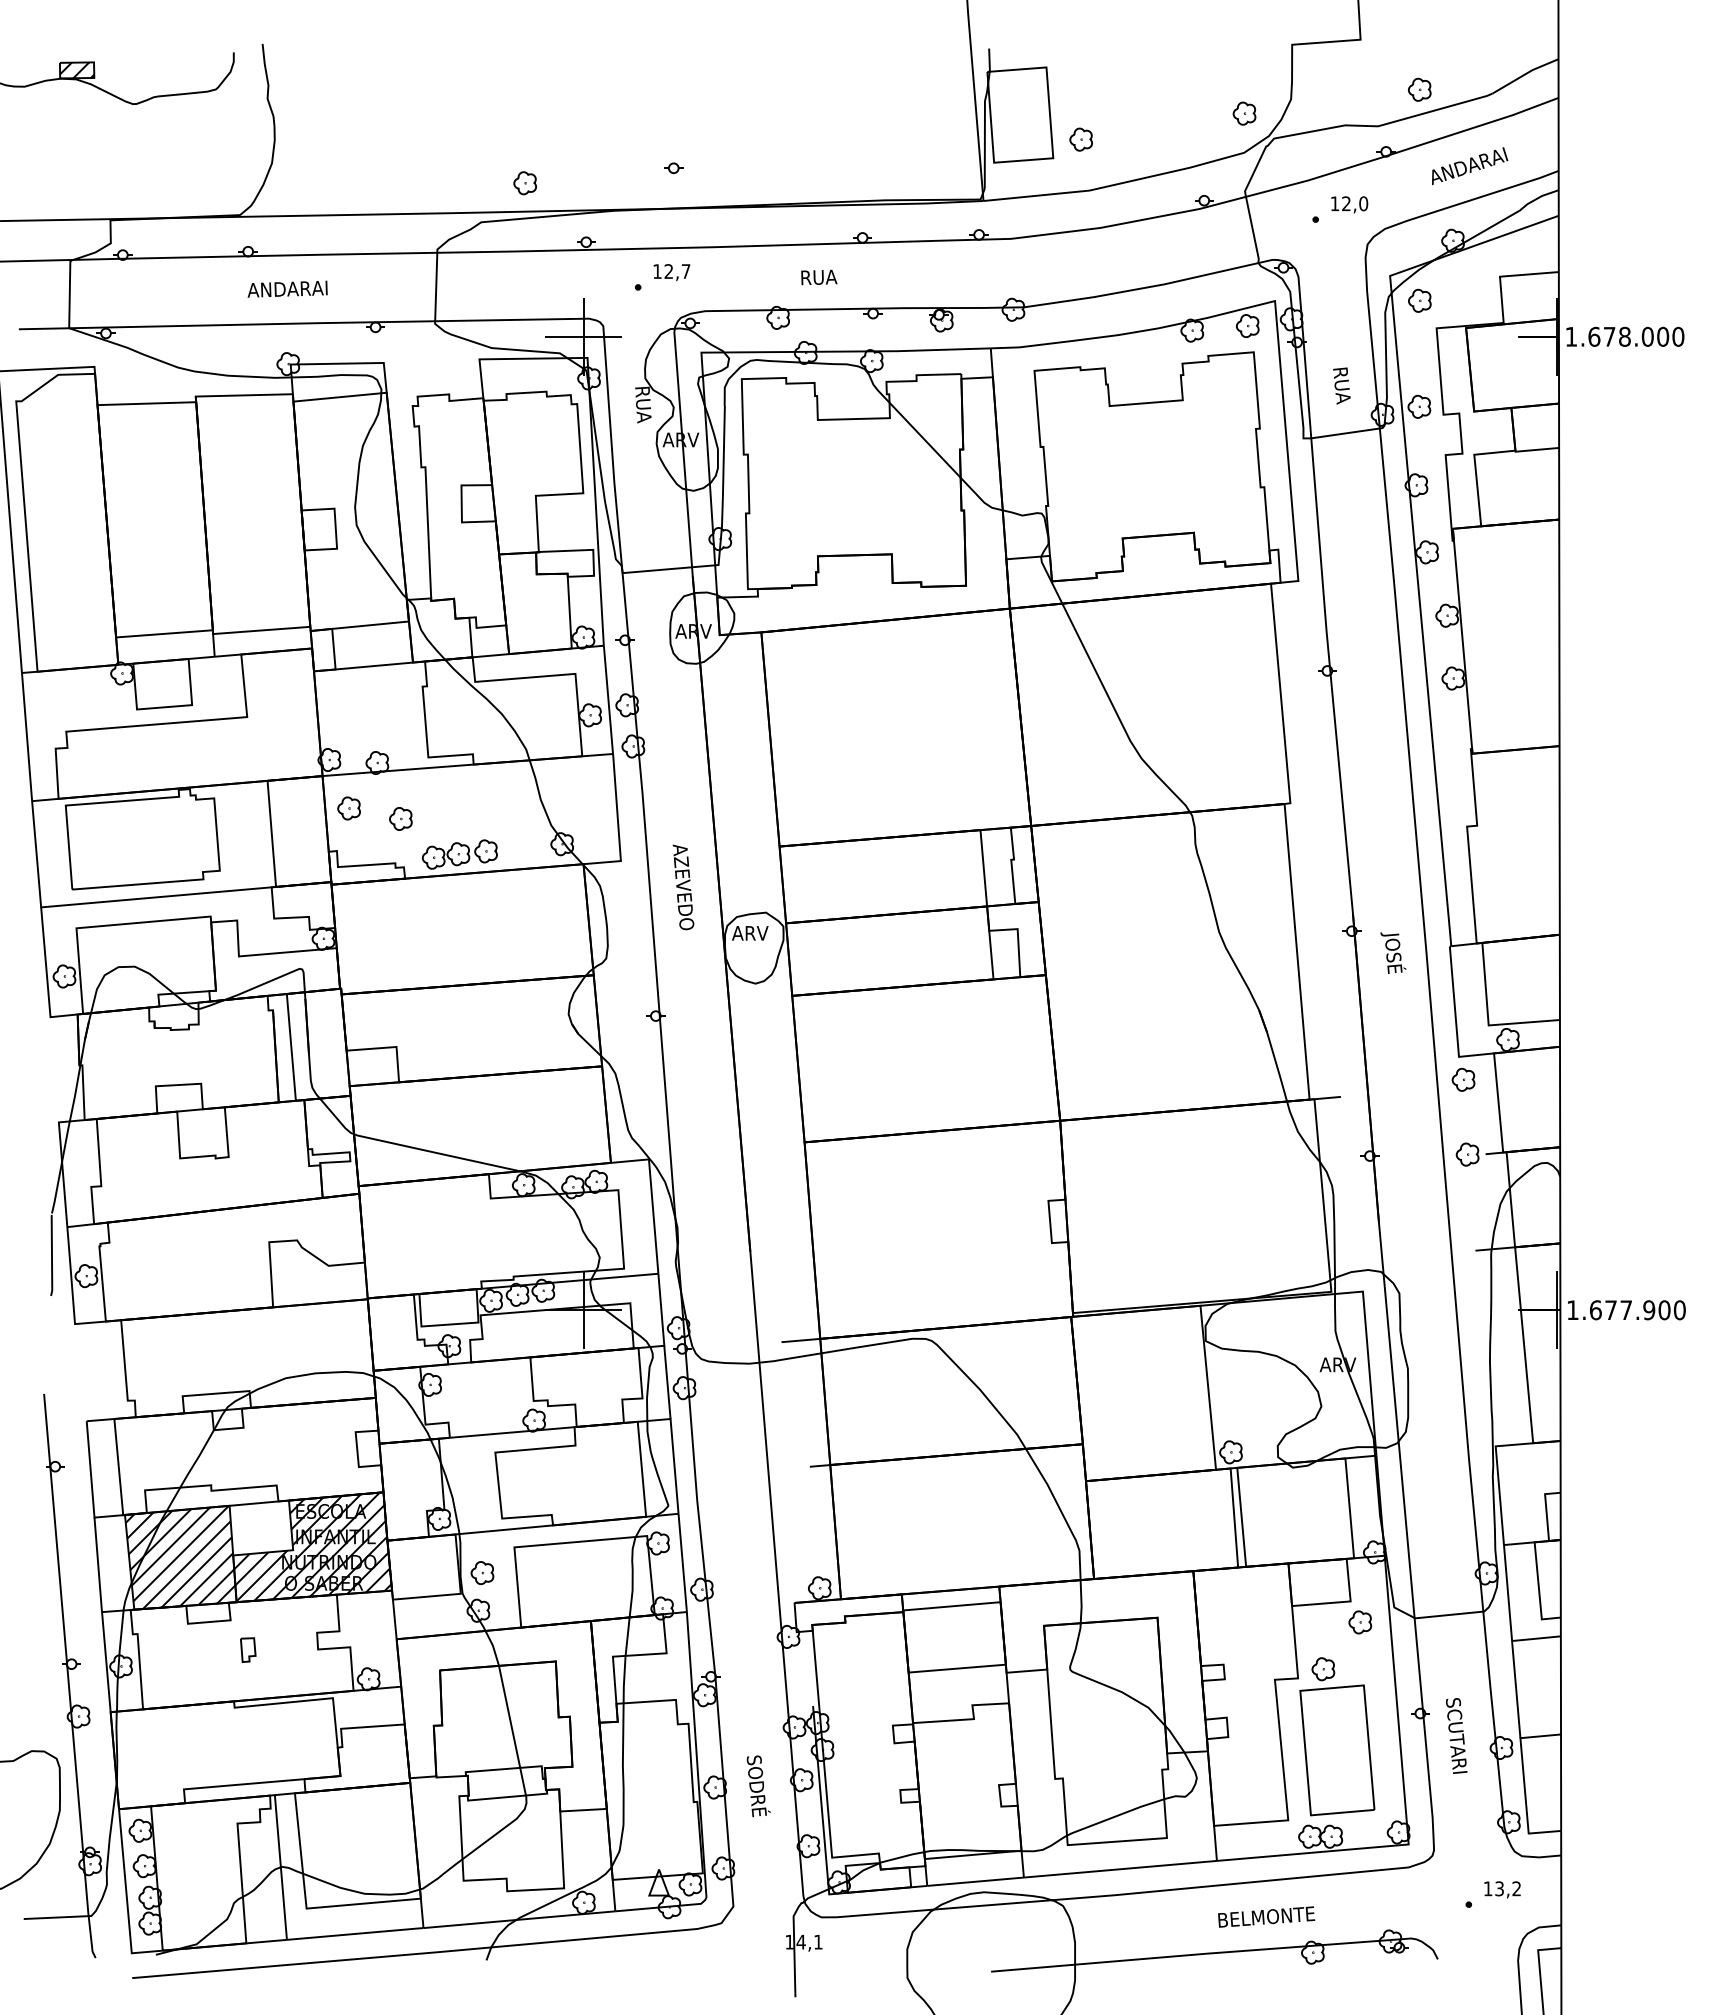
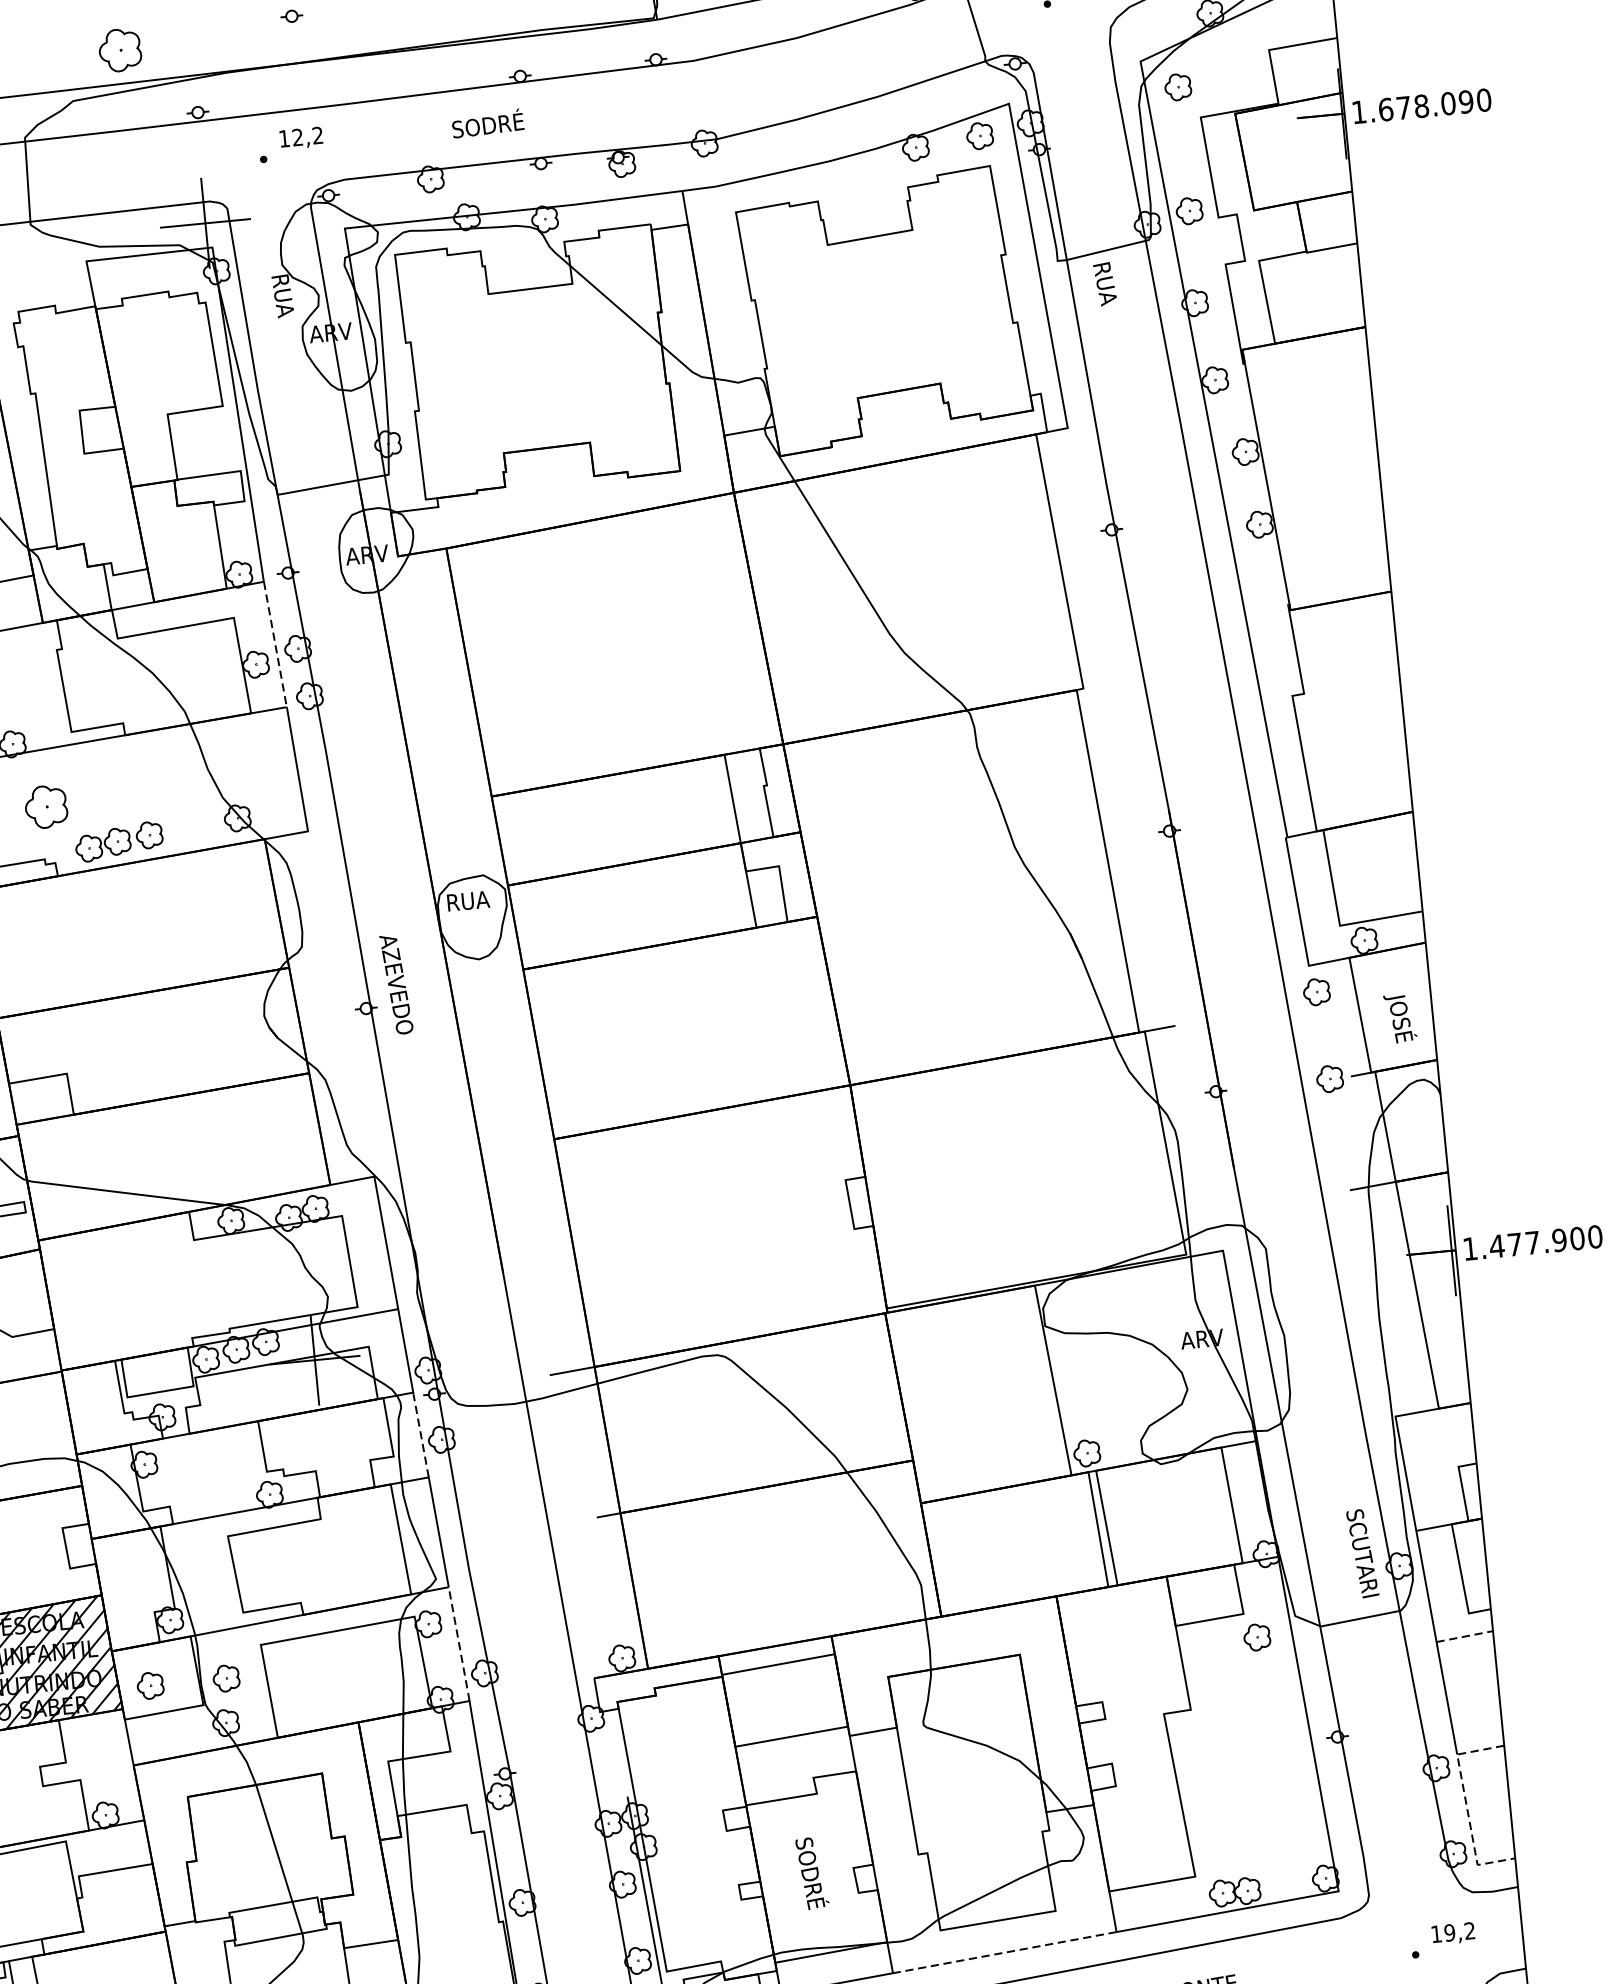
part: (524, 183) -> (119, 50), size x1.6
text: (685, 271) -> (317, 135), 12,7 -> 12,2
text: (830, 275) -> (486, 123), RUA -> SODRÉ
text: (1663, 336) -> (1466, 101), 1.678.000 -> 1.678.090
text: (1341, 385) -> (1104, 283), moved
line: (608, 700) -> (275, 645), solid -> dashed
part: (400, 818) -> (45, 806), size x1.6
text: (683, 887) -> (396, 984), moved
text: (750, 933) -> (467, 901), ARV -> RUA
text: (1393, 952) -> (1400, 1017), moved
text: (1595, 1310) -> (1496, 1246), 1.677.900 -> 1.477.900
line: (667, 1381) -> (420, 1433), solid -> dashed
line: (682, 1562) -> (458, 1643), solid -> dashed
part: (417, 1573) -> (150, 1686), added
line: (1536, 1638) -> (1464, 1636), solid -> dashed
text: (1456, 1735) -> (1362, 1553), moved
part: (1337, 1736) -> (1243, 1773), removed
line: (1524, 1781) -> (1466, 1804), solid -> dashed
text: (758, 1786) -> (812, 1873), moved
line: (1120, 1869) -> (1004, 1952), solid -> dashed
text: (1499, 1888) -> (1449, 1932), 13,2 -> 19,2

